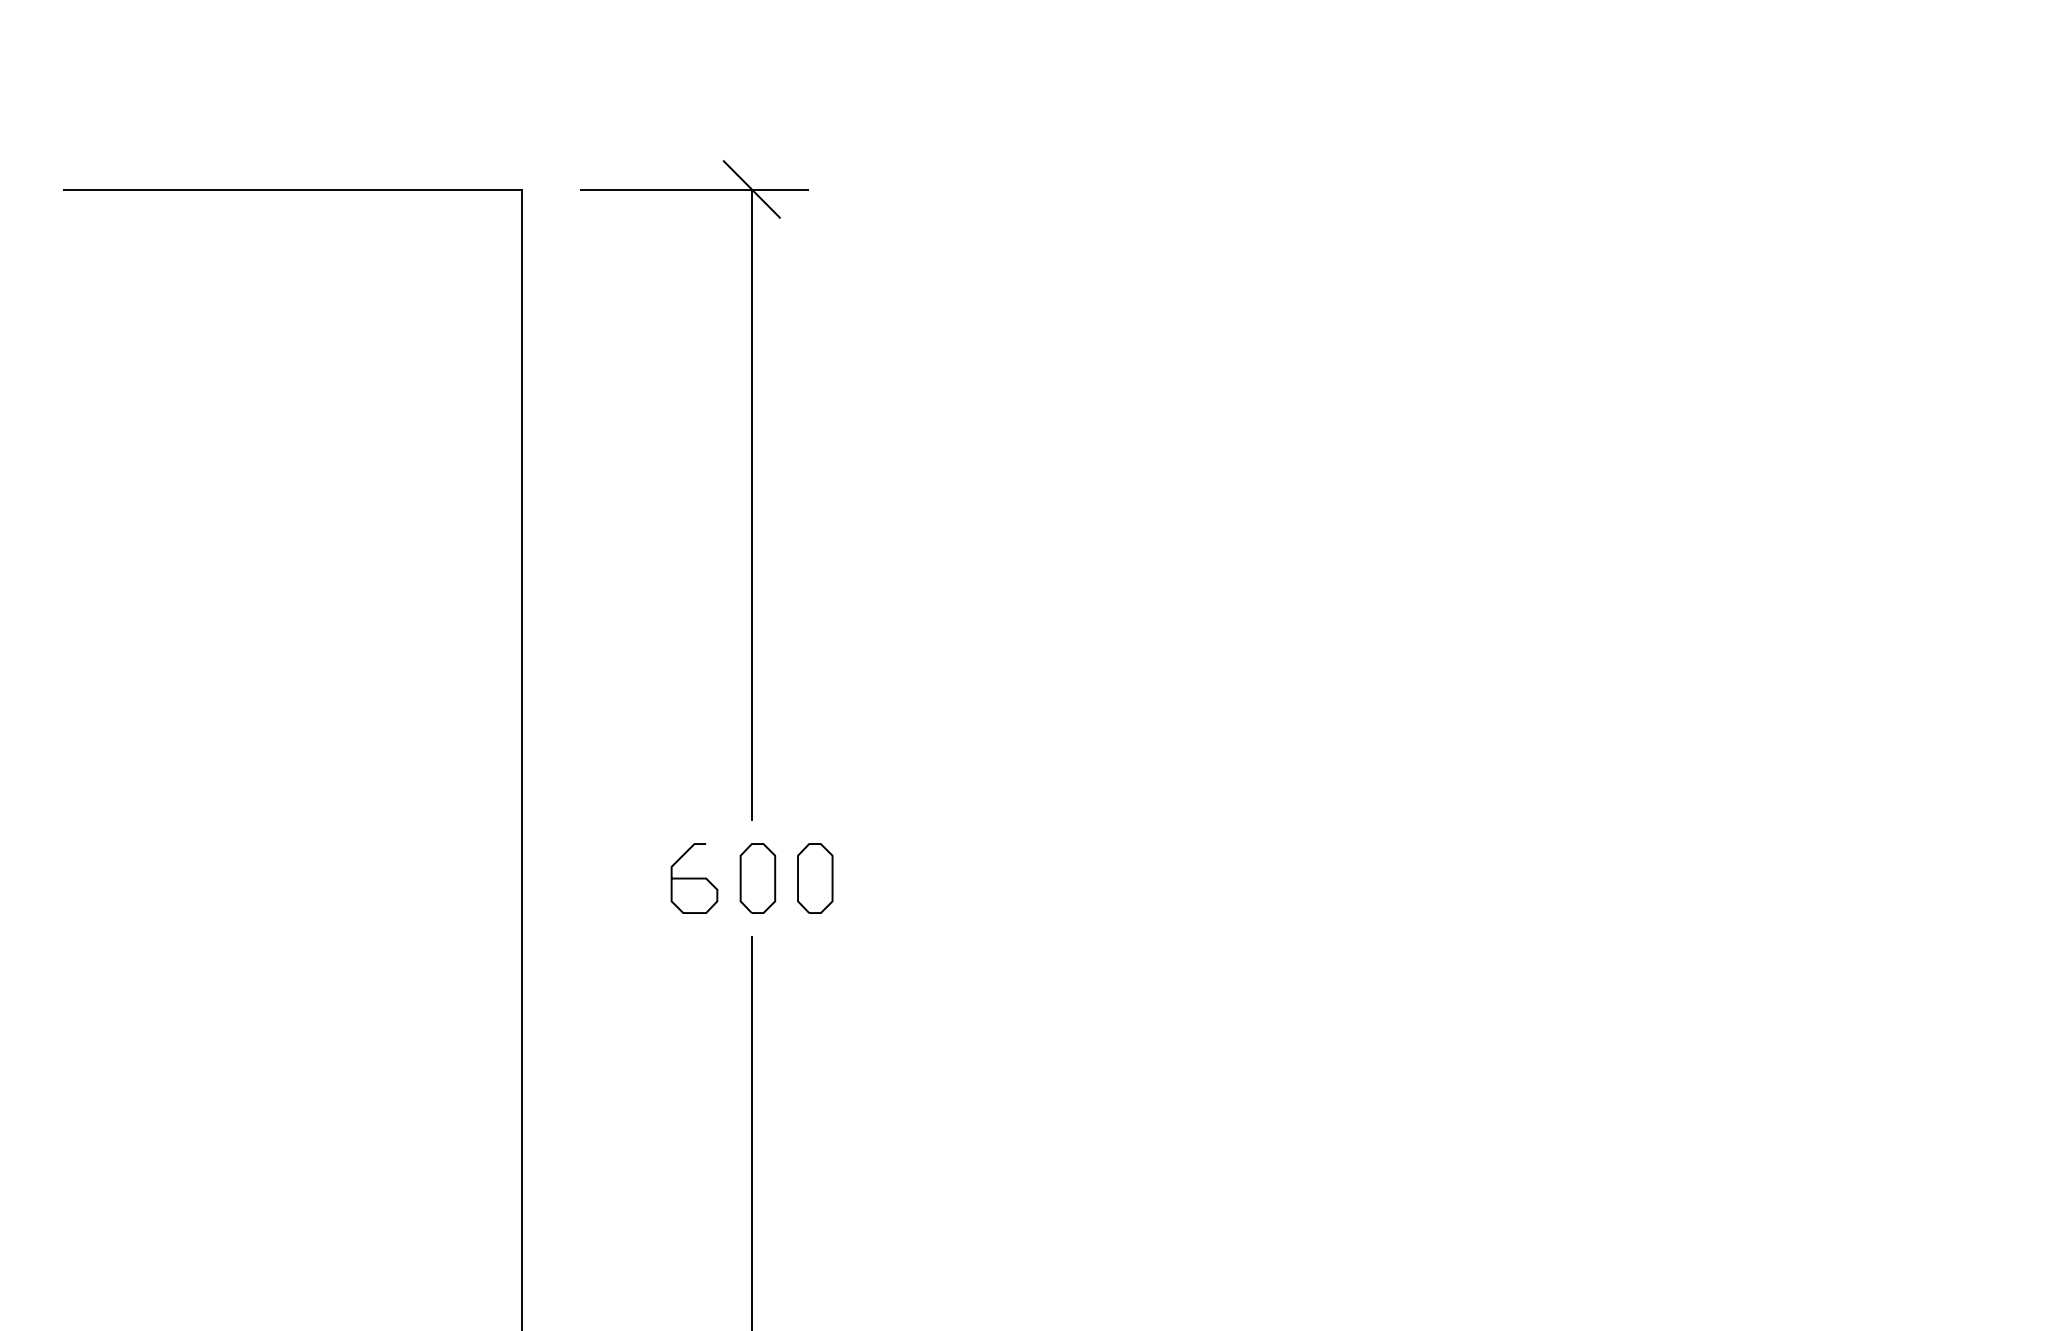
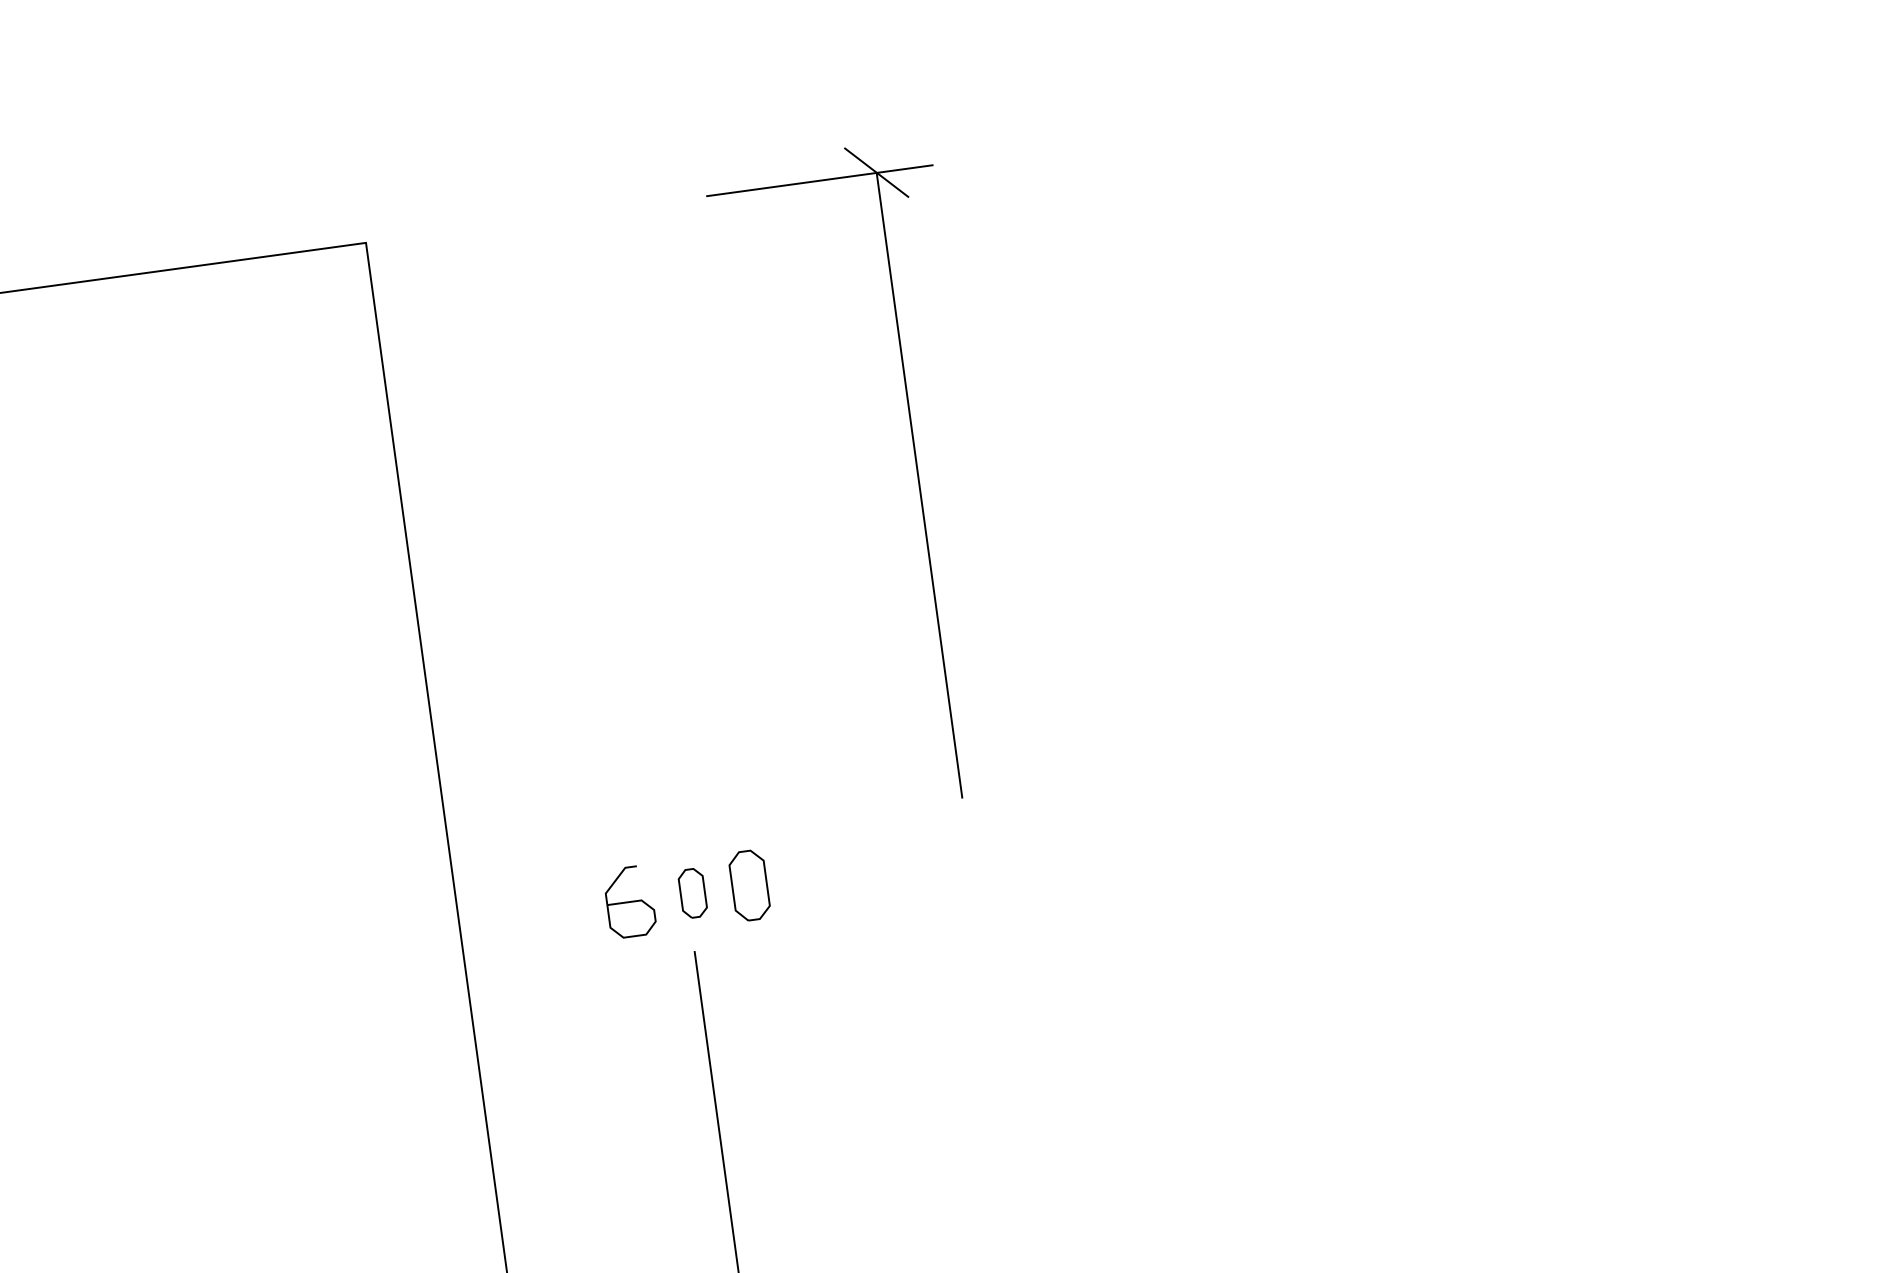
part: (751, 490) -> (917, 470), moved
part: (757, 878) -> (692, 893), size x0.7

